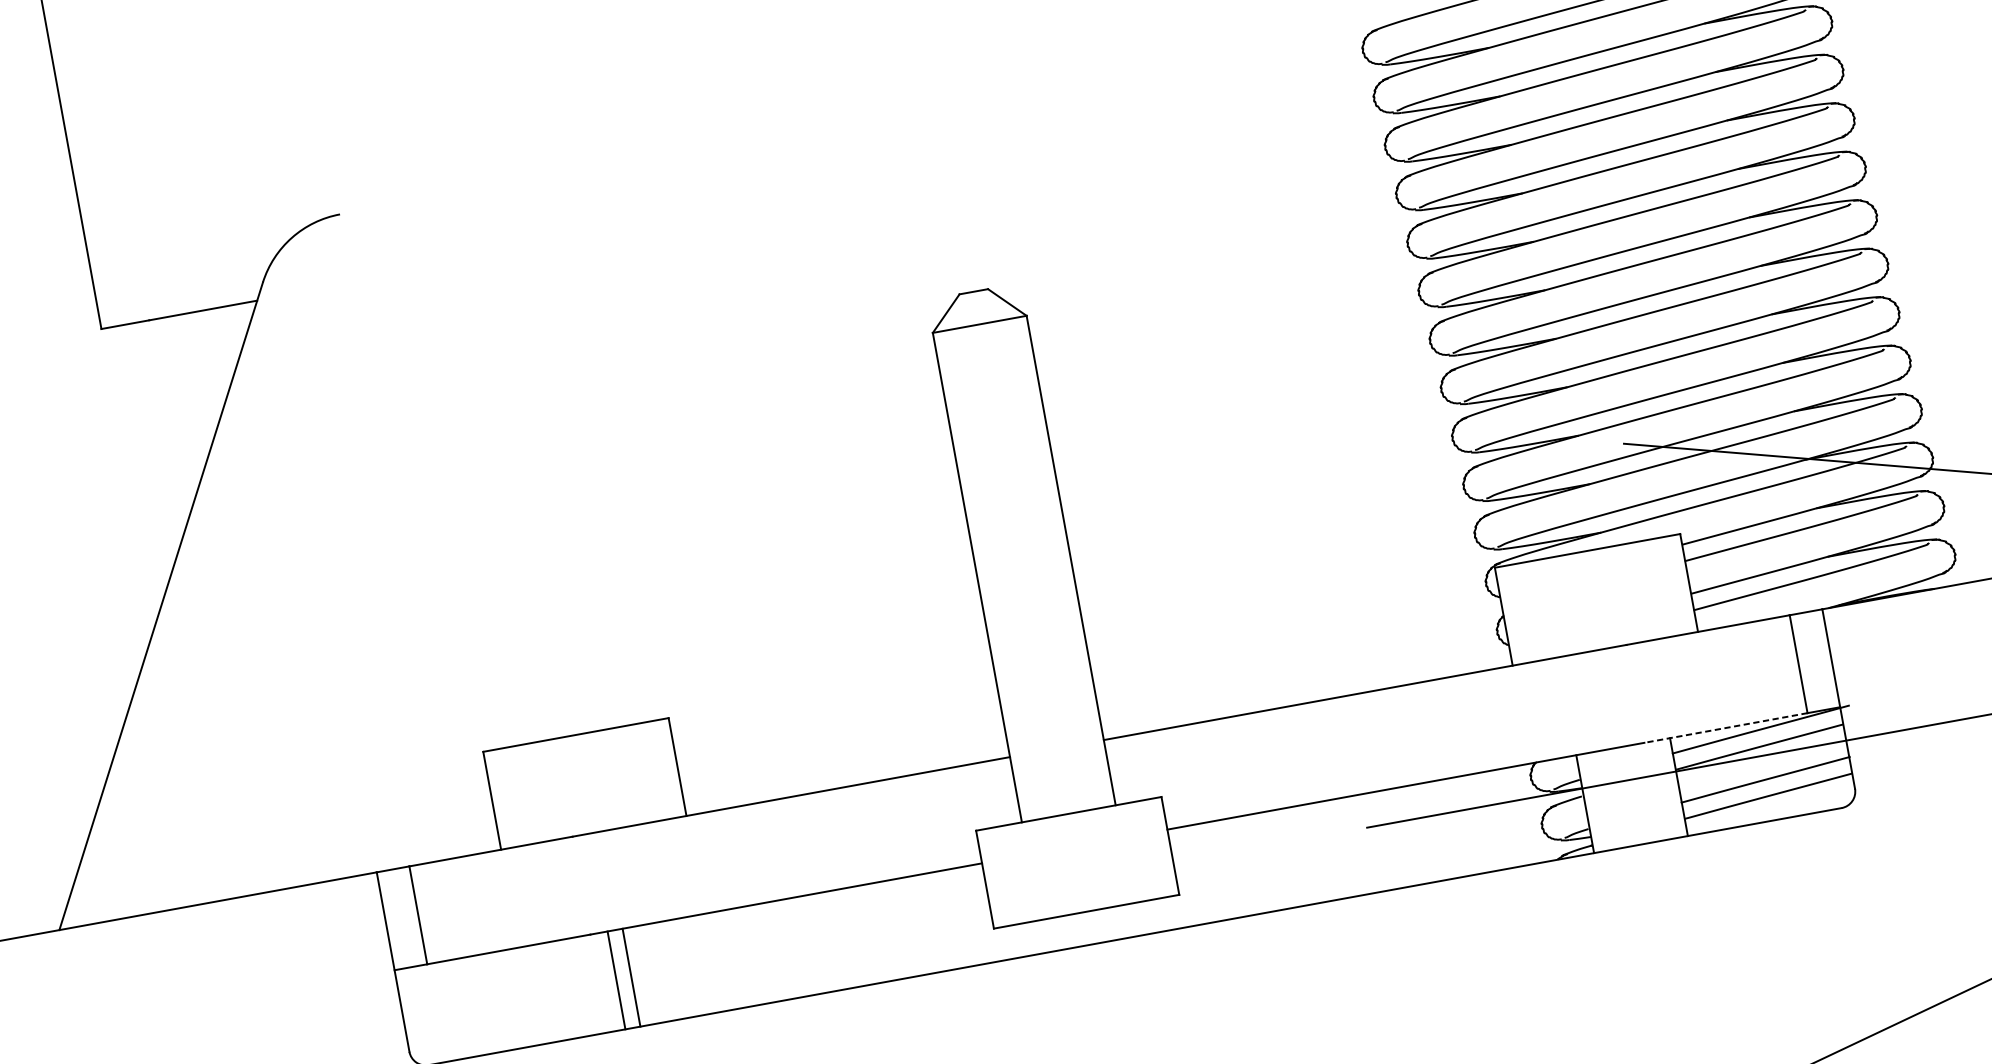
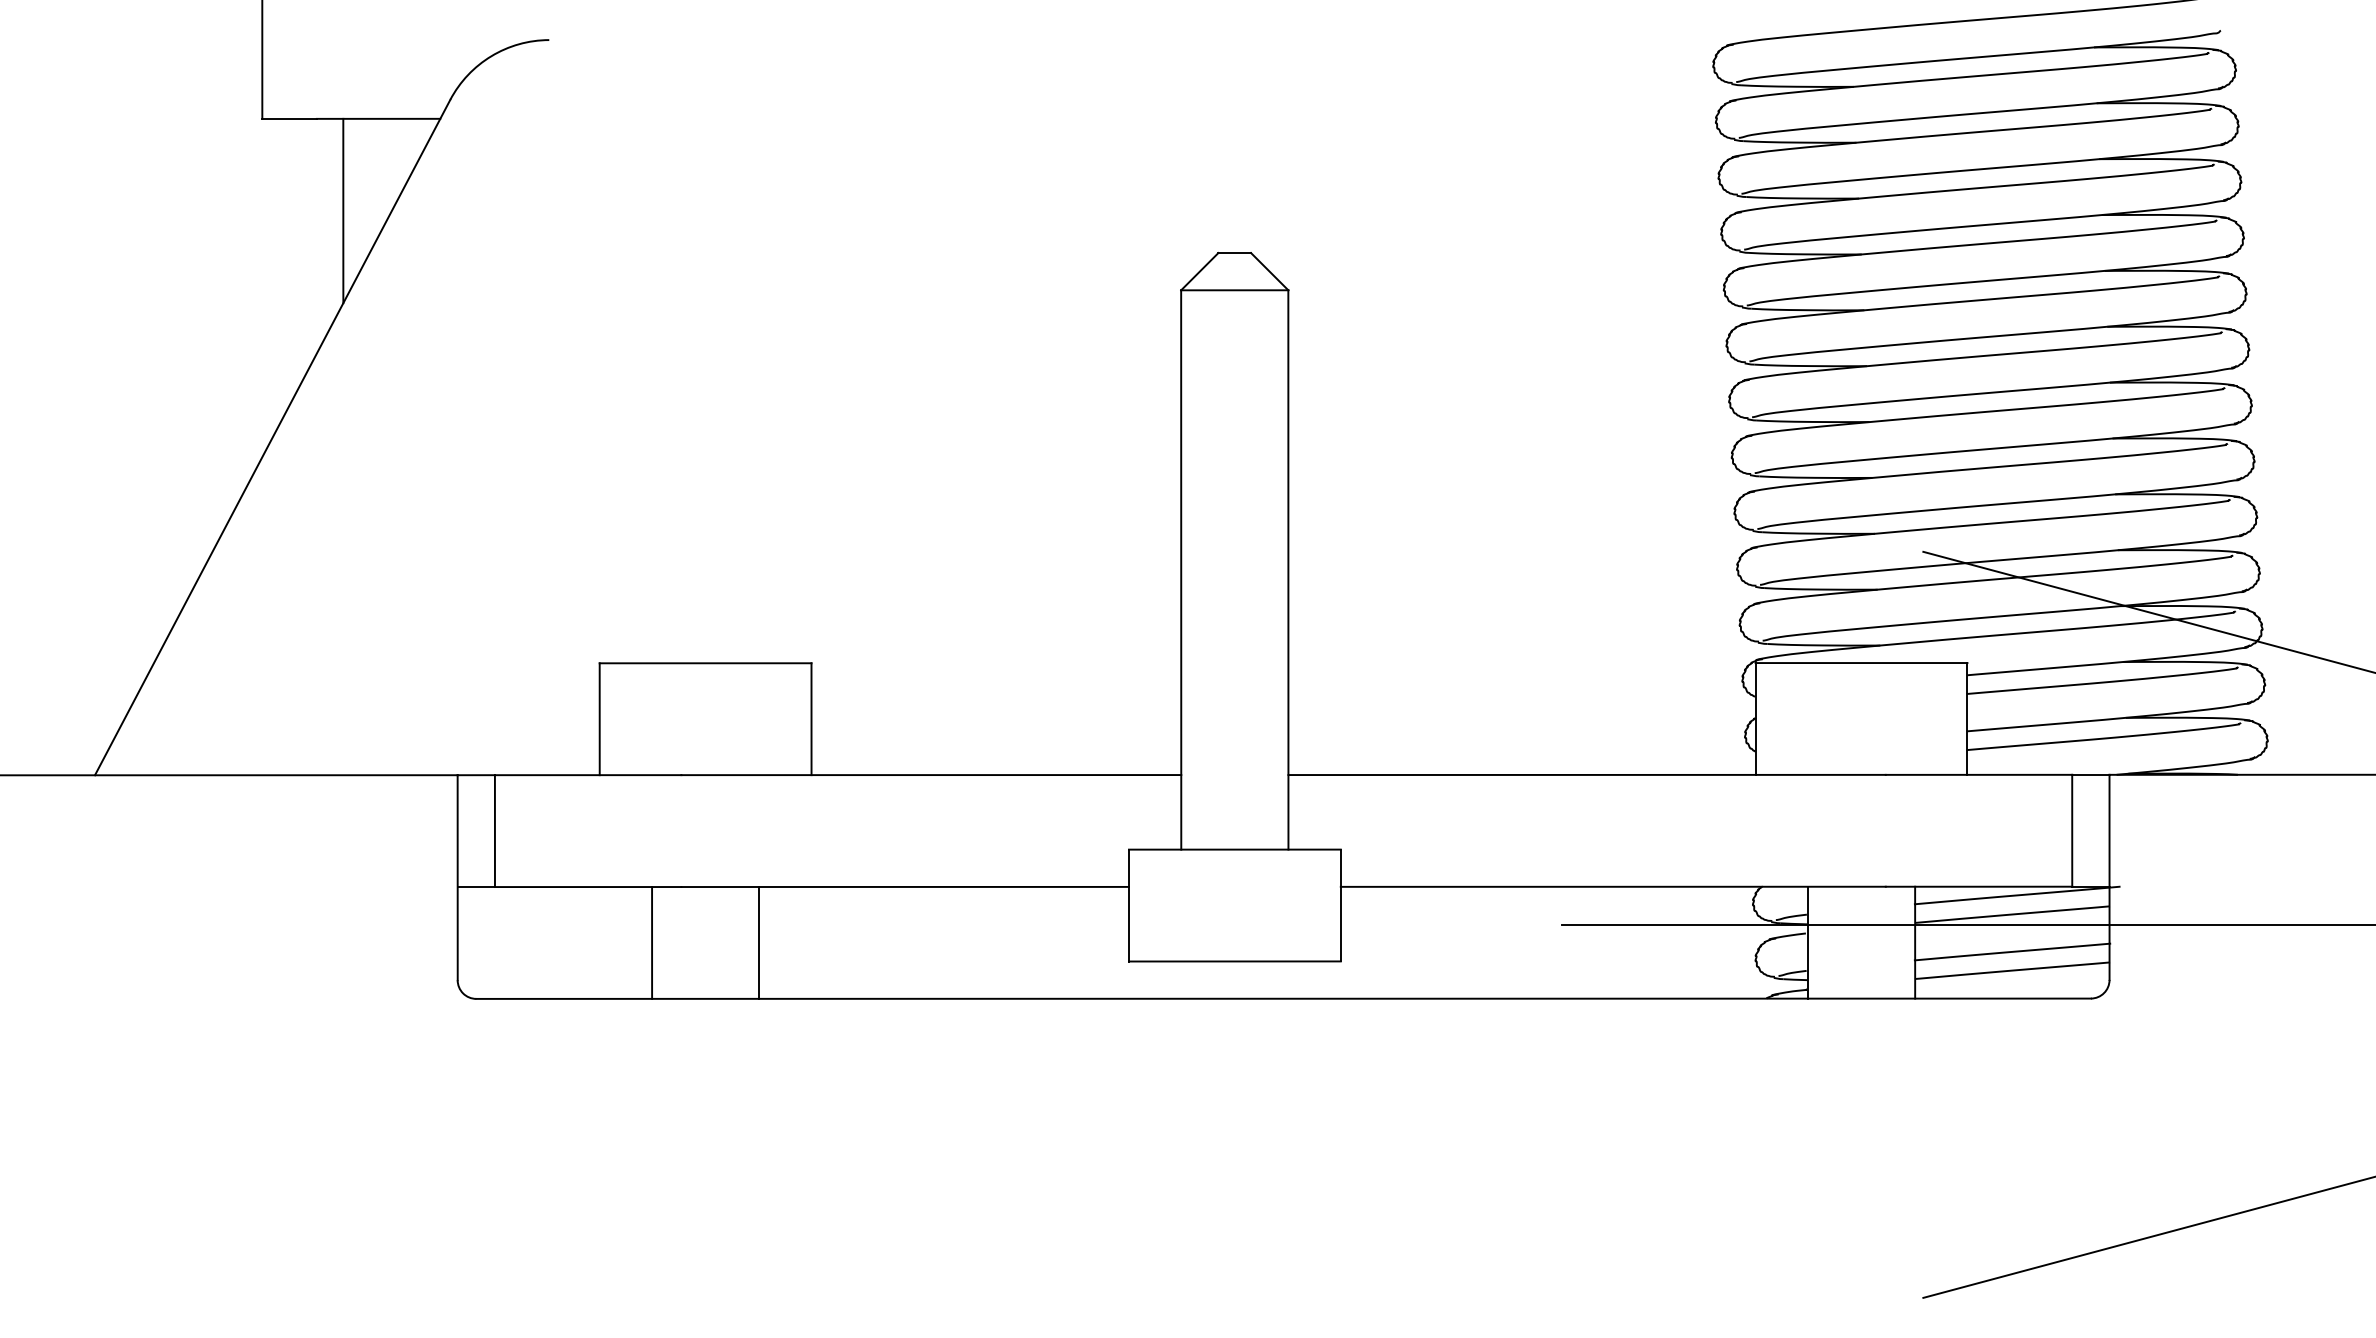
line: (187, 396) -> (343, 210), added
line: (1725, 727) -> (1978, 886), dashed -> solid
line: (631, 977) -> (759, 942), moved
line: (616, 979) -> (652, 942), moved

